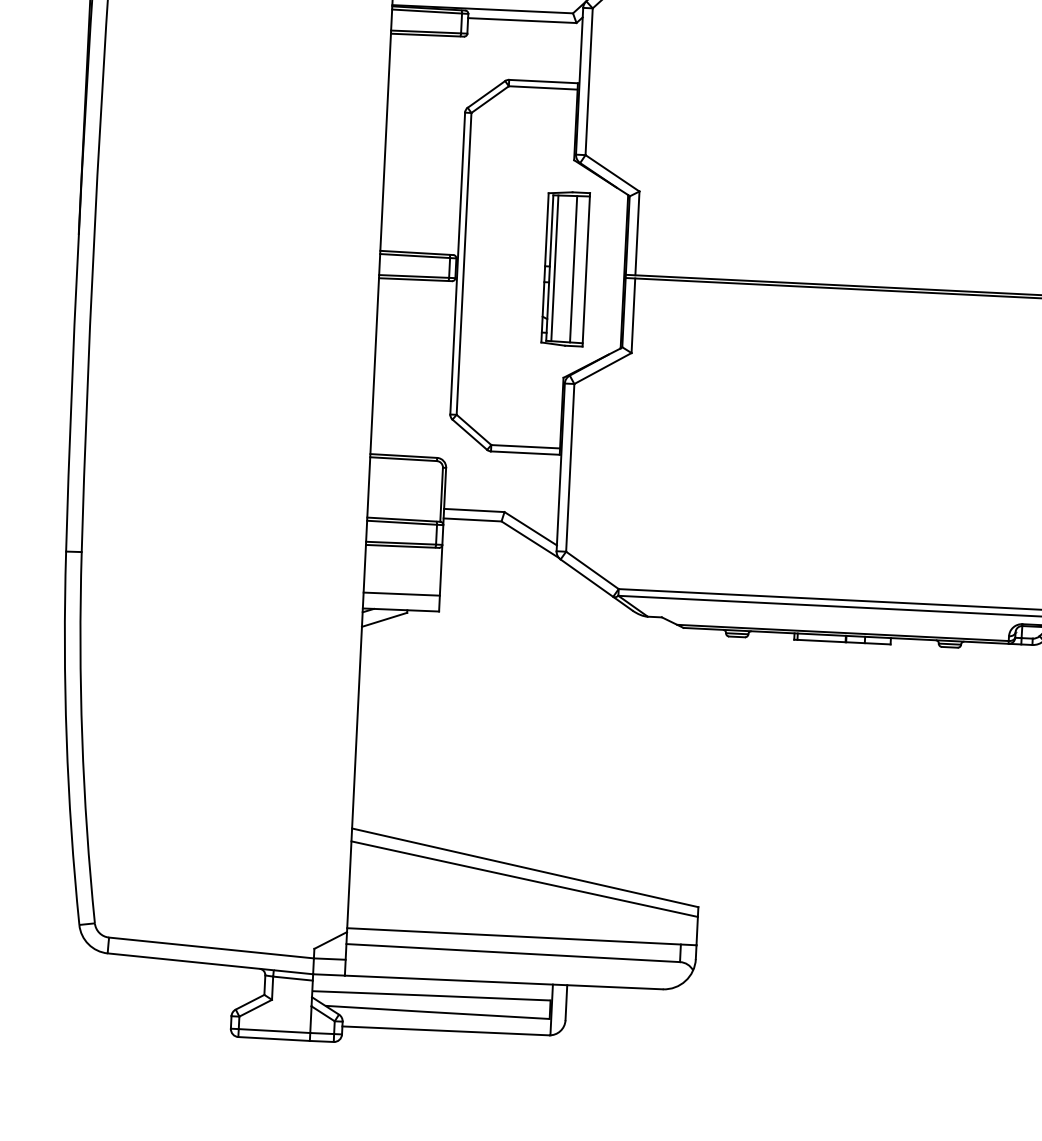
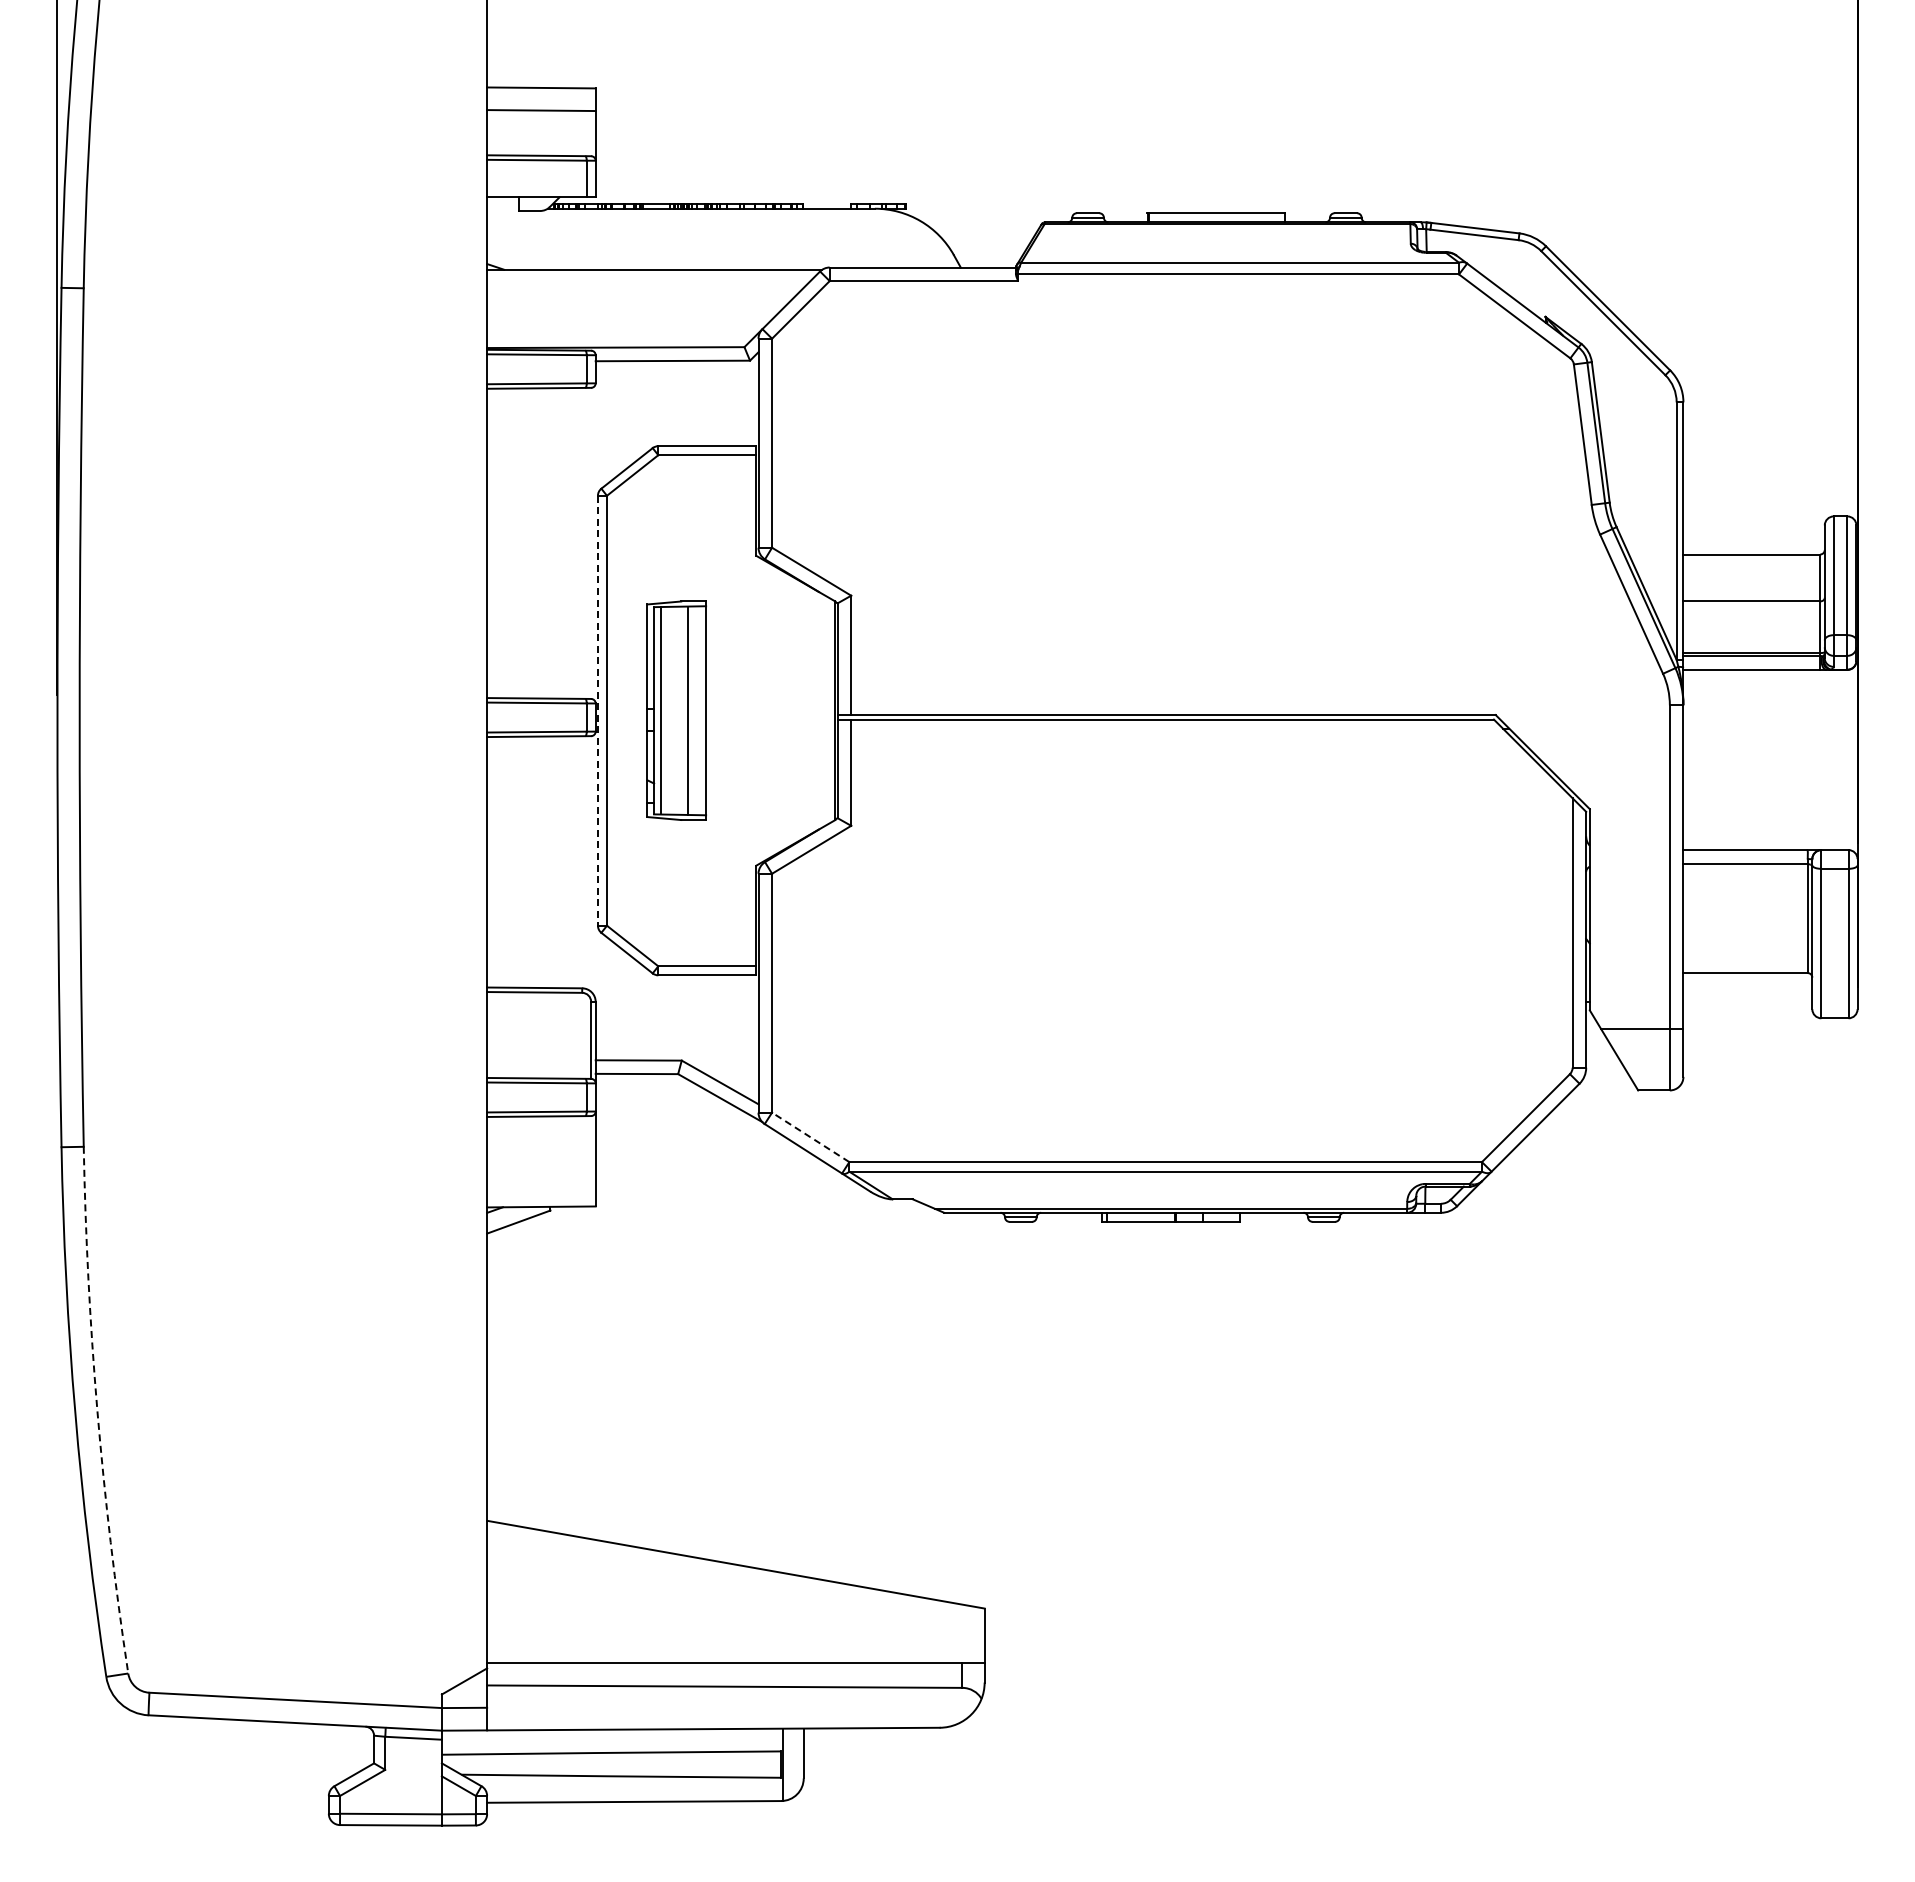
line: (457, 263) -> (597, 710), solid -> dashed
part: (565, 268) -> (676, 710), moved
line: (592, 570) -> (810, 1137), solid -> dashed
line: (401, 593) -> (541, 1183), removed
arc: (82, 737) -> (97, 1410), solid -> dashed
line: (524, 878) -> (735, 1580), removed

